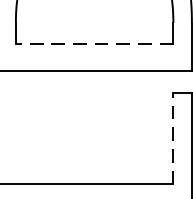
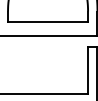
line: (93, 44) -> (47, 22), dashed -> solid
line: (172, 136) -> (87, 69), dashed -> solid

